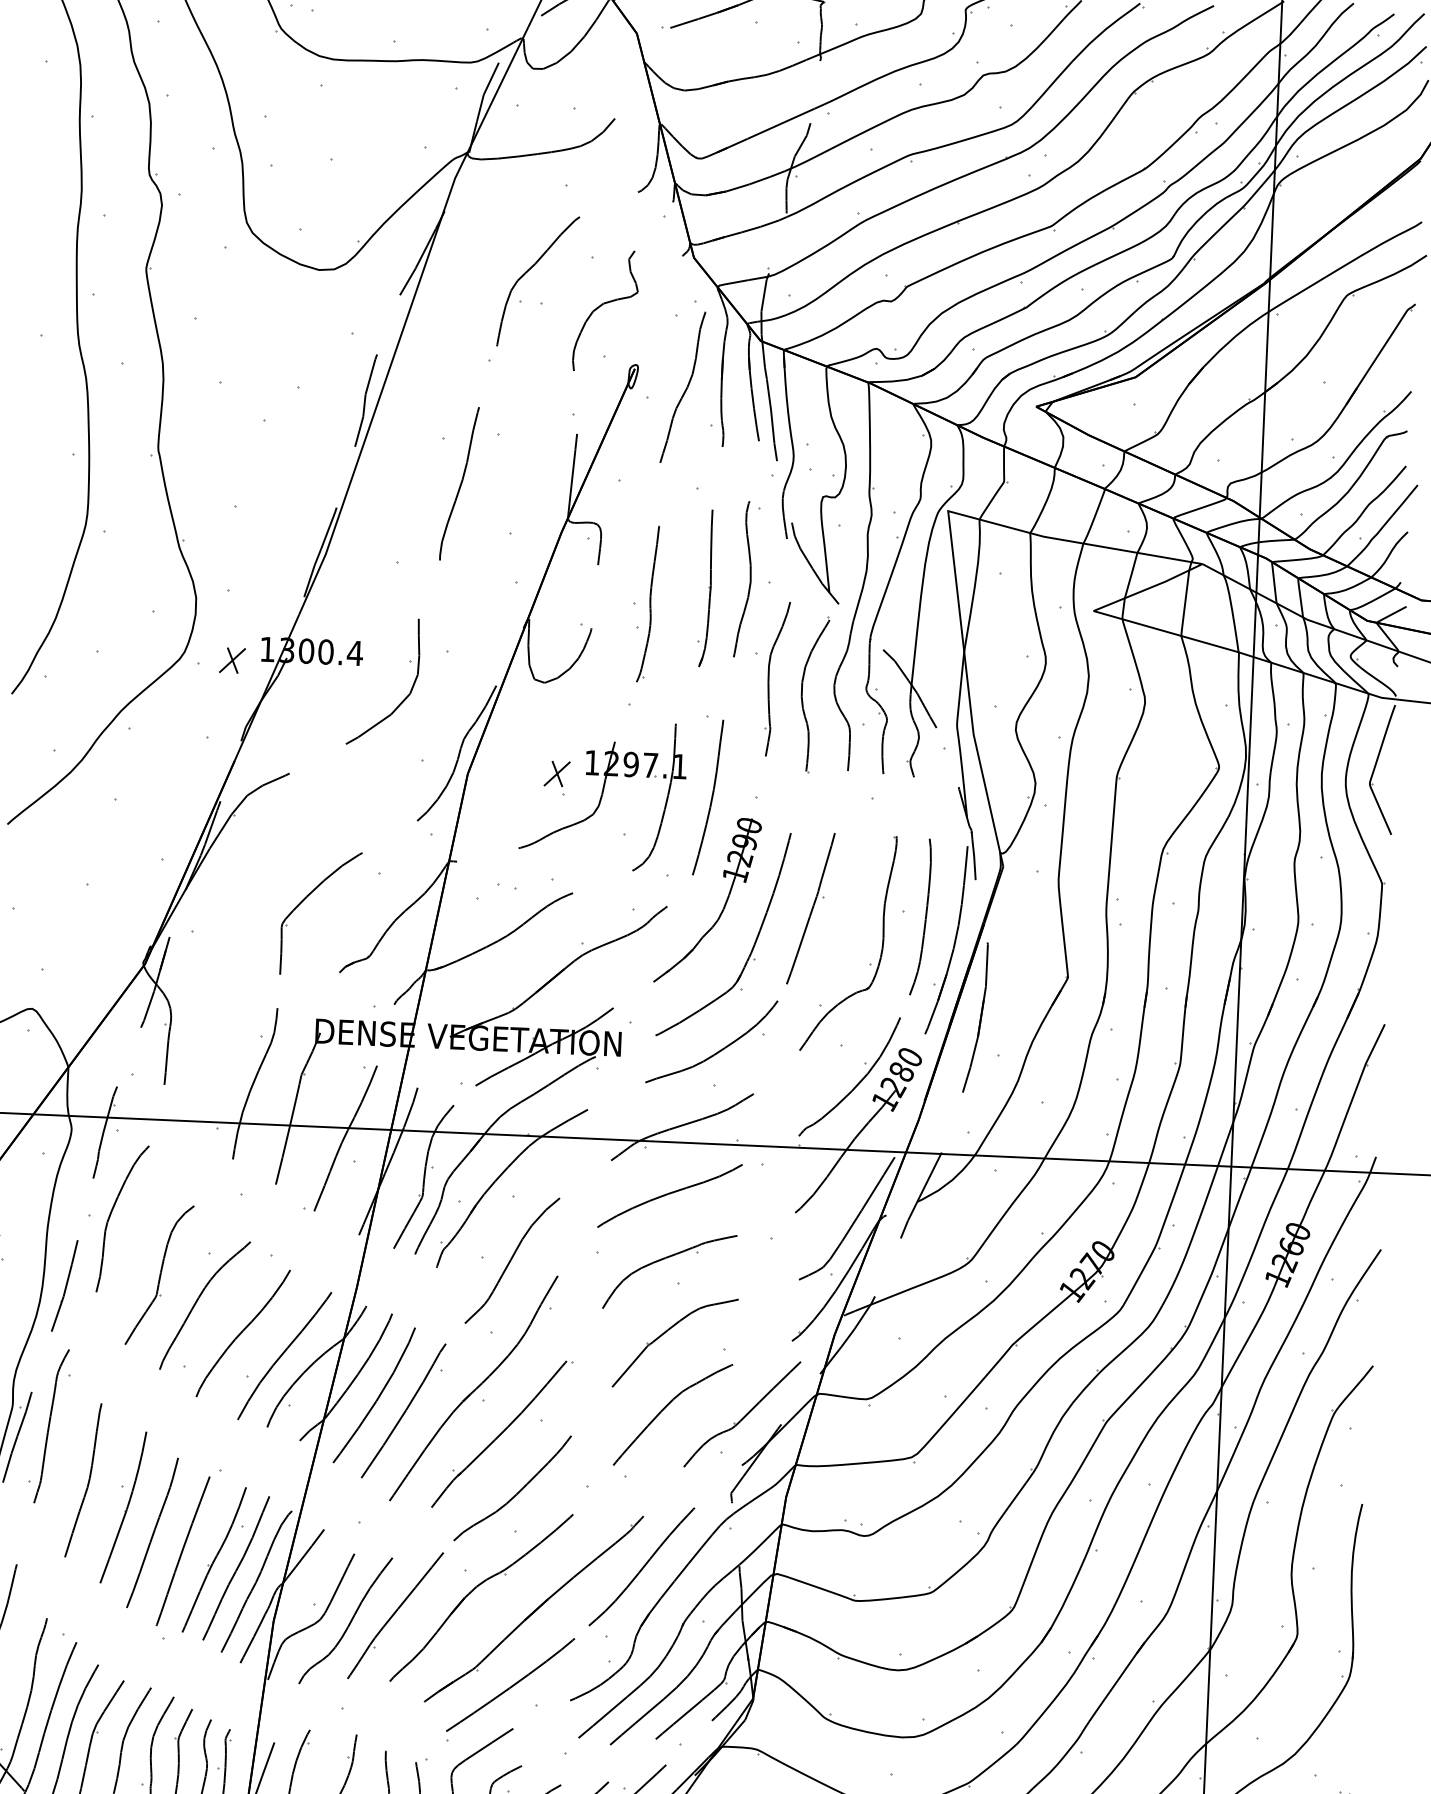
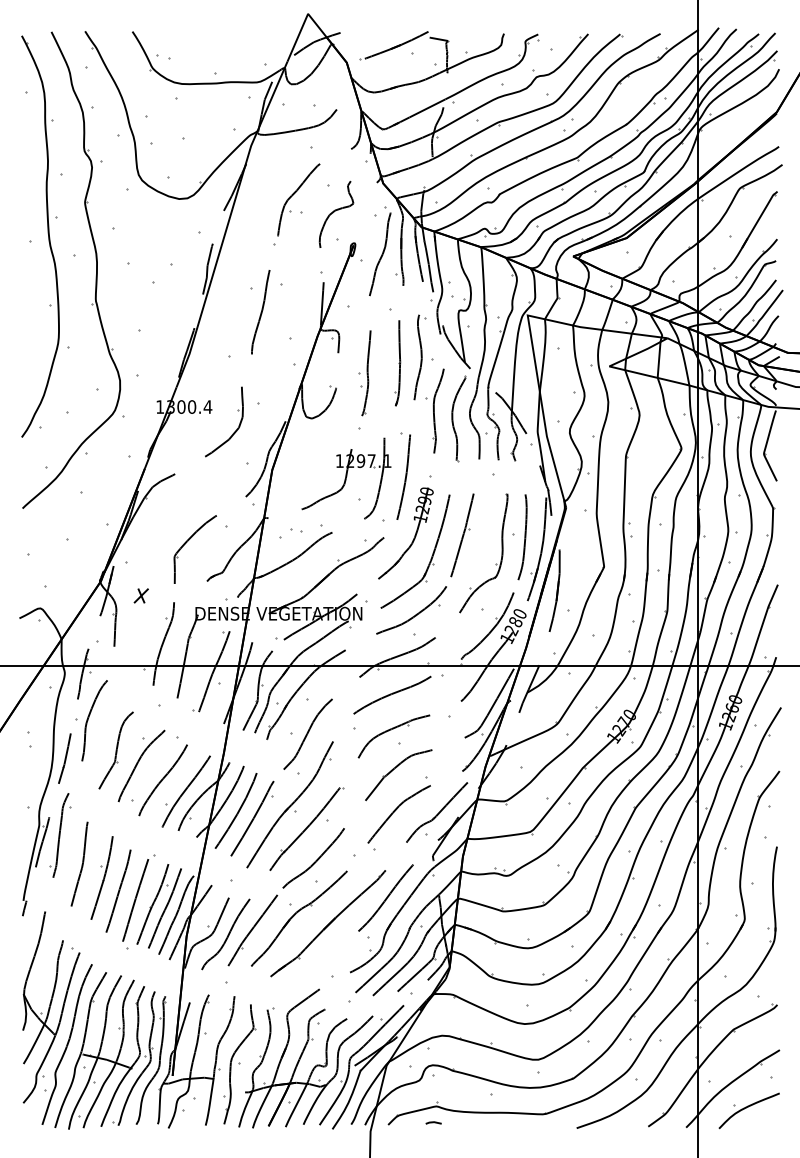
part: (230, 659) -> (140, 595), moved
part: (556, 778) -> (320, 470), removed
part: (510, 1690) -> (317, 968), removed

